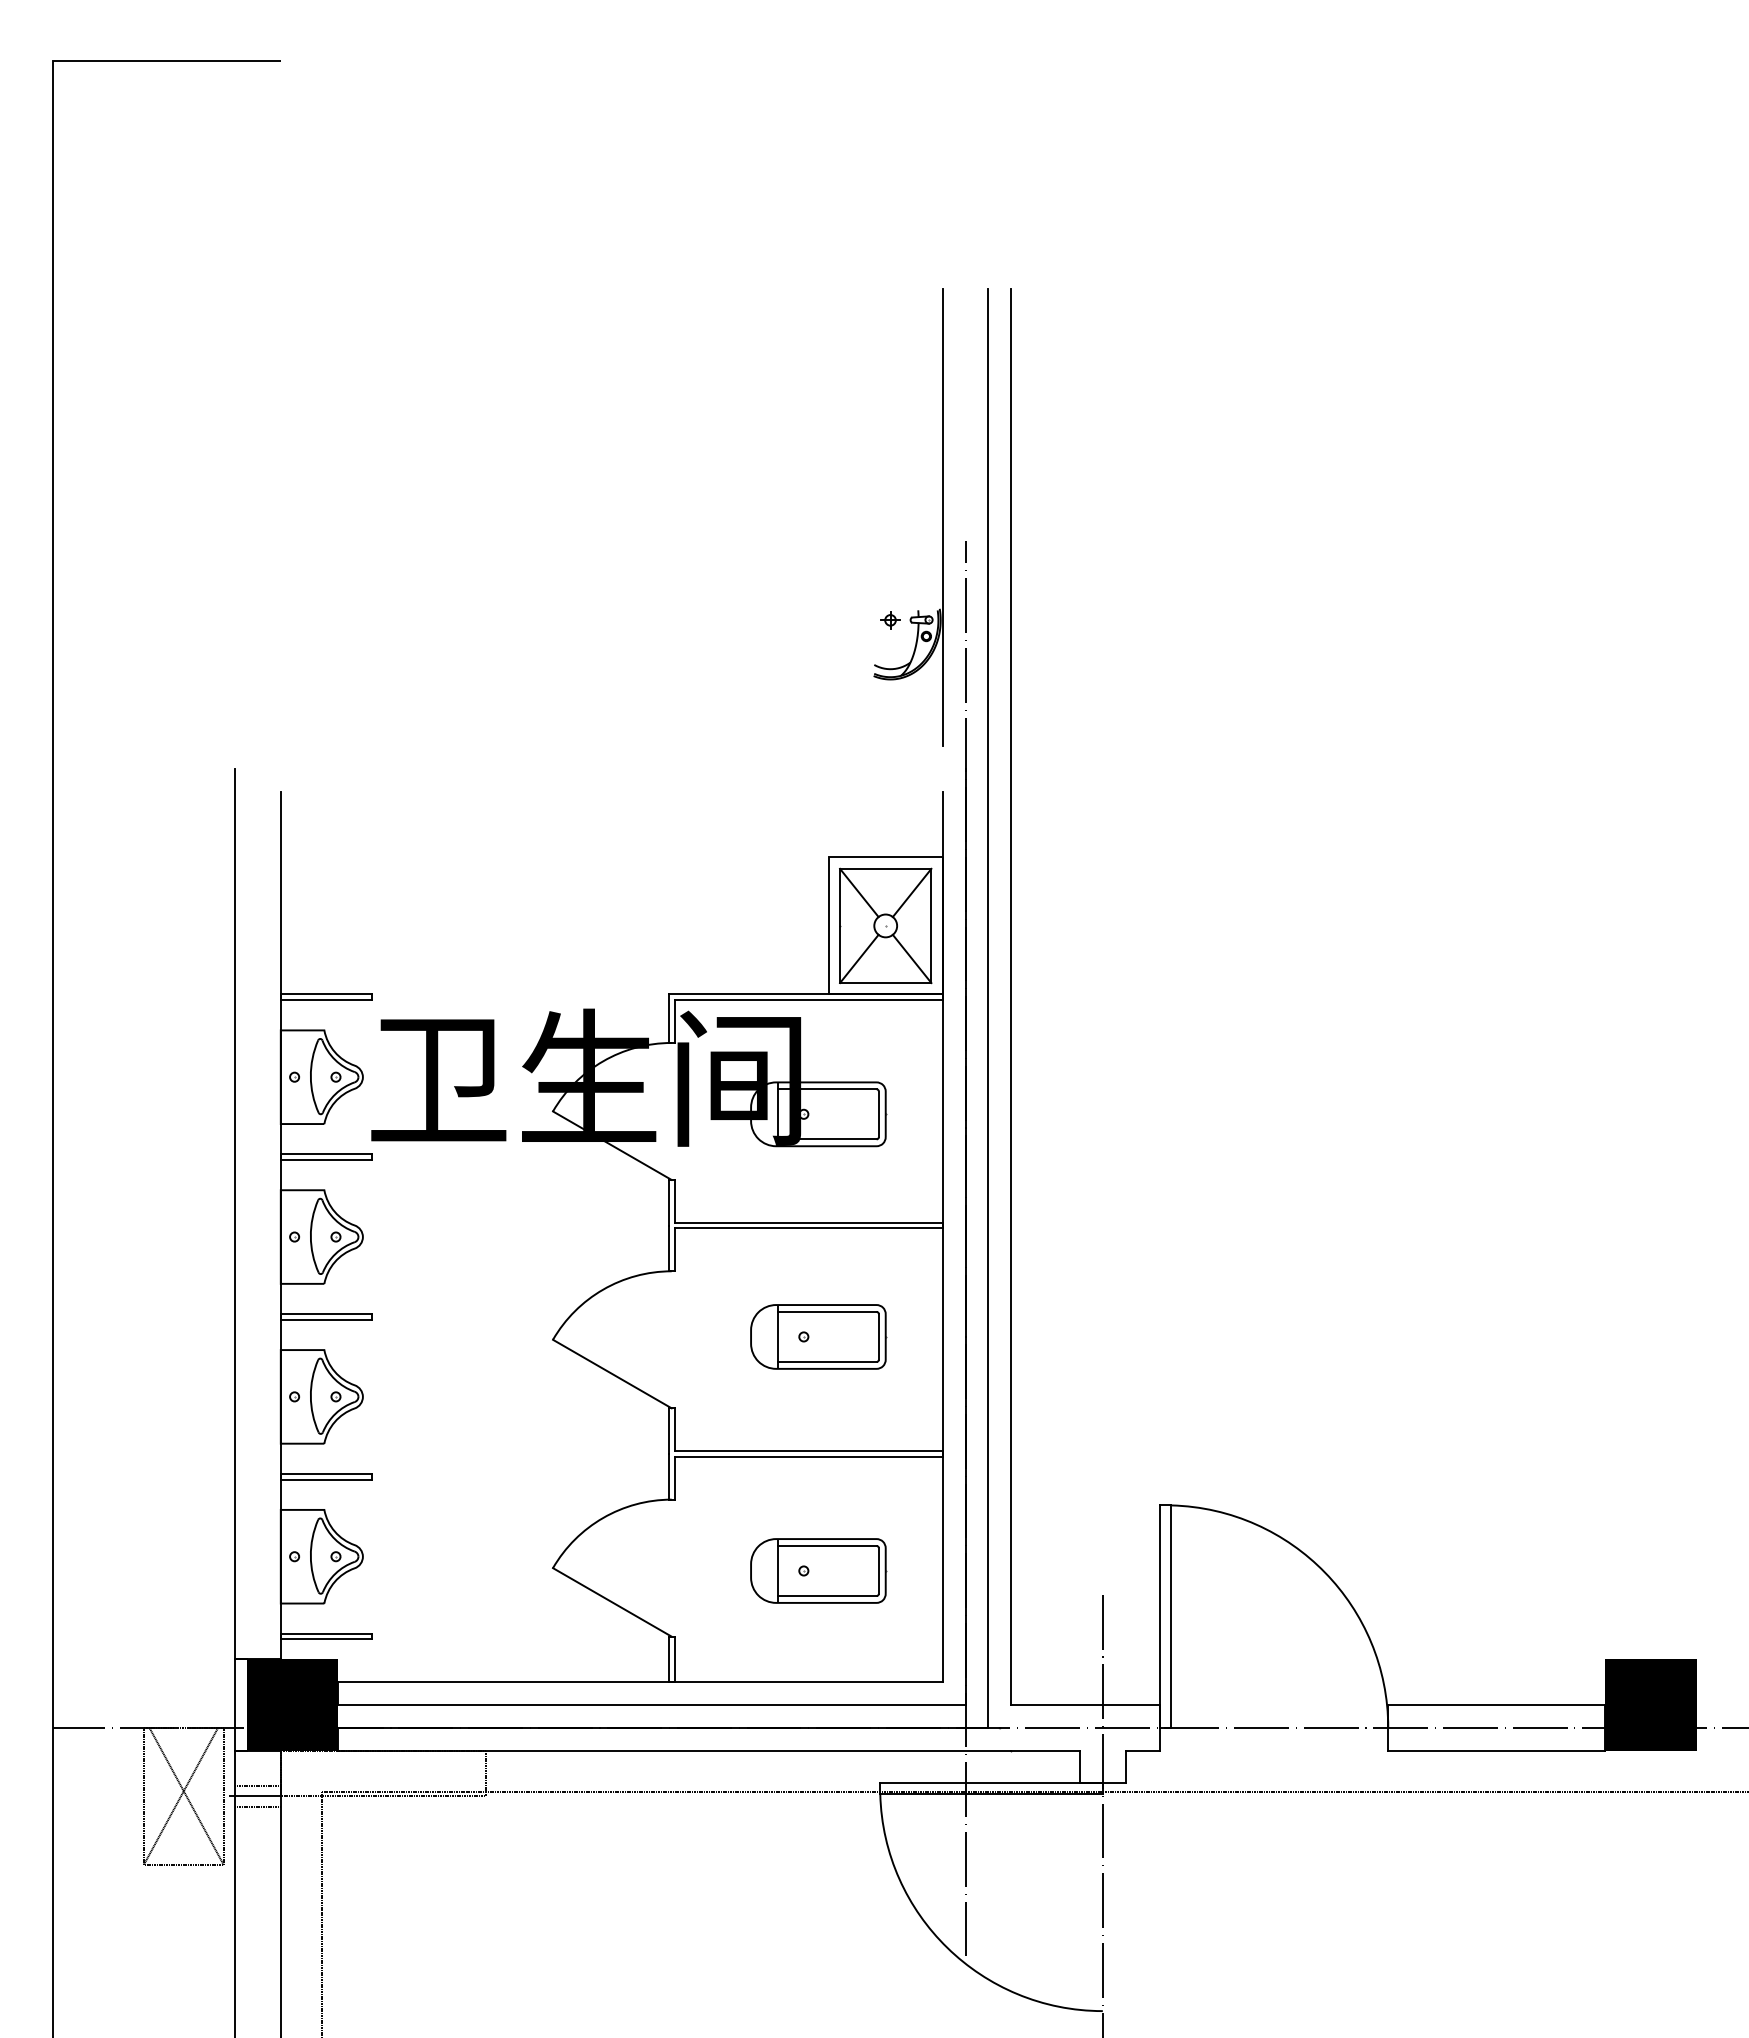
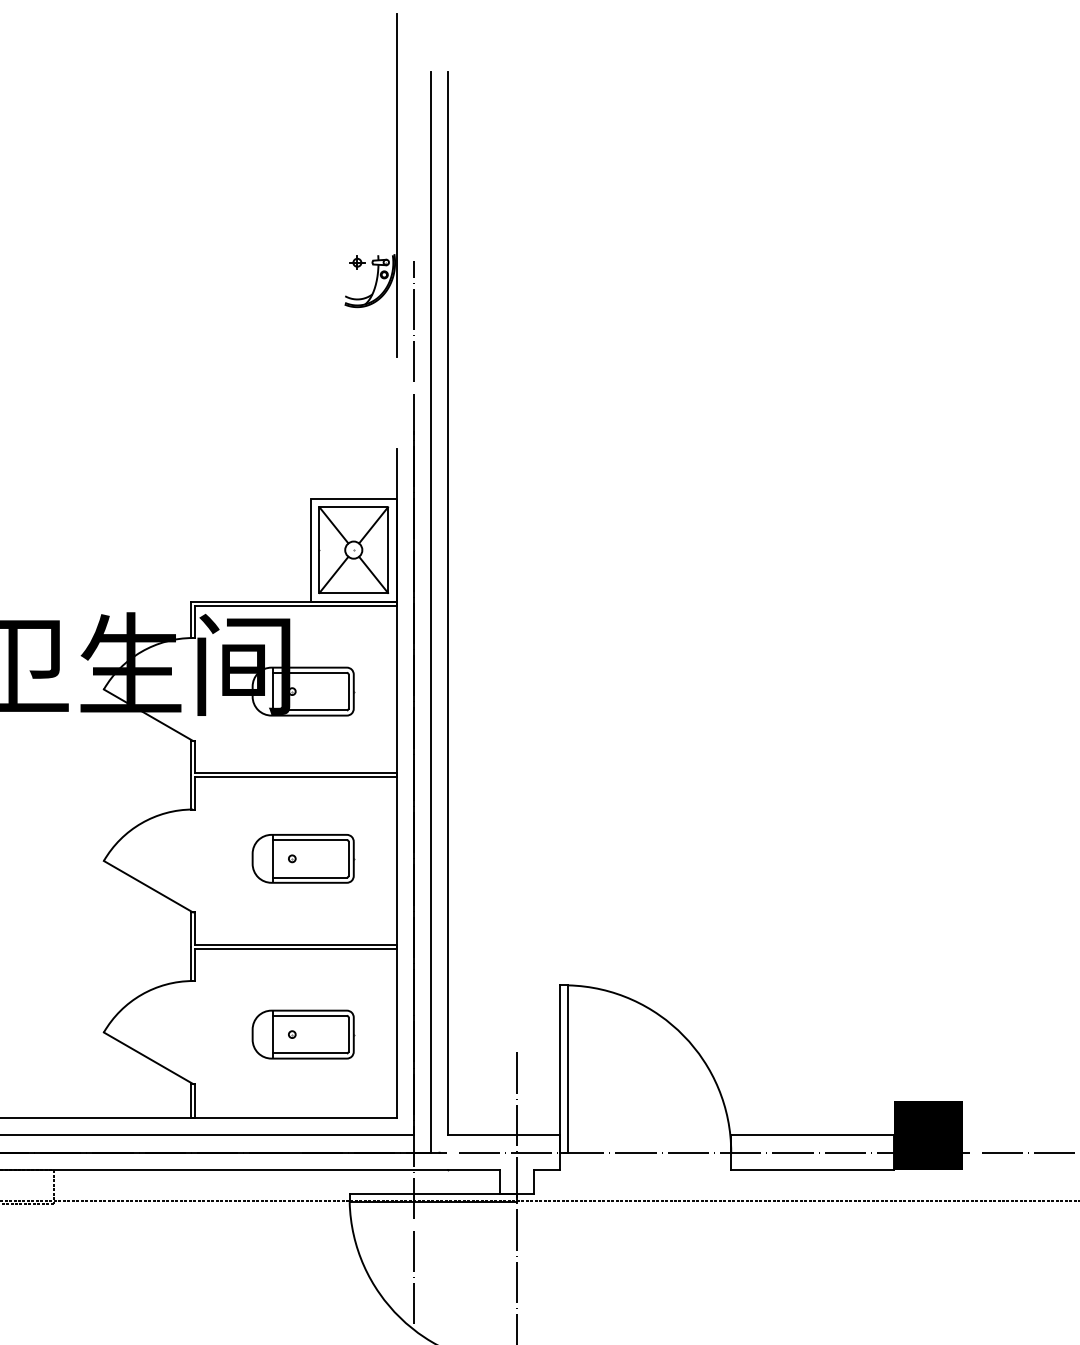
part: (942, 517) -> (396, 185), moved

